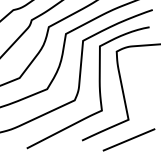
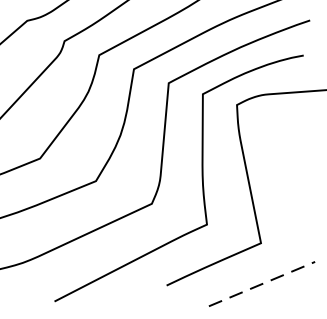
line: (129, 139) -> (262, 283), solid -> dashed

